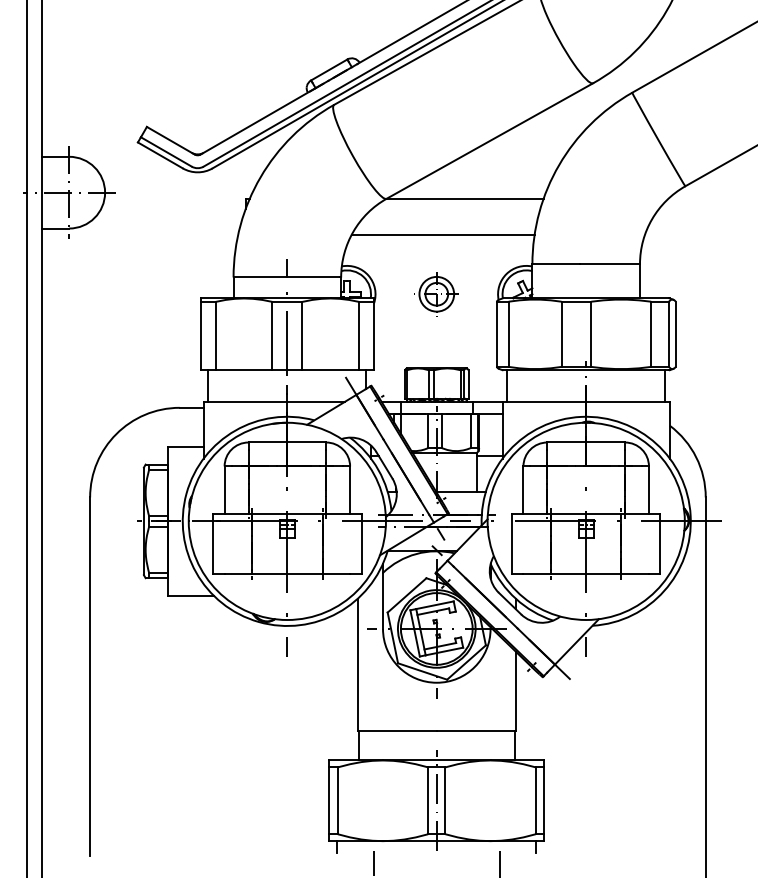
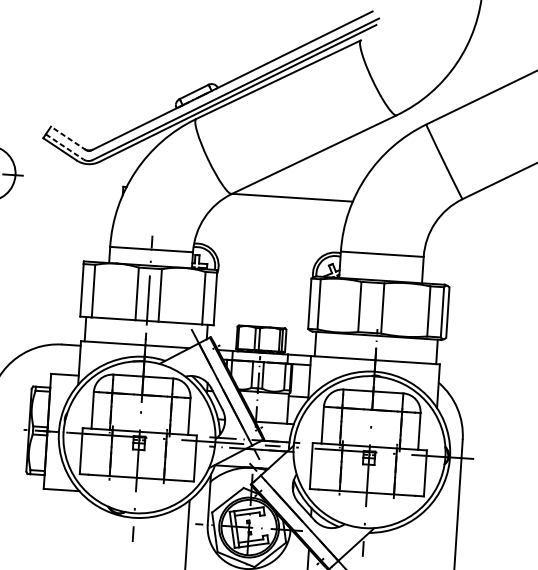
line: (170, 140) -> (68, 138), solid -> dashed
line: (166, 152) -> (64, 147), solid -> dashed
line: (442, 234) -> (273, 224), removed
part: (436, 294) -> (265, 270), removed

